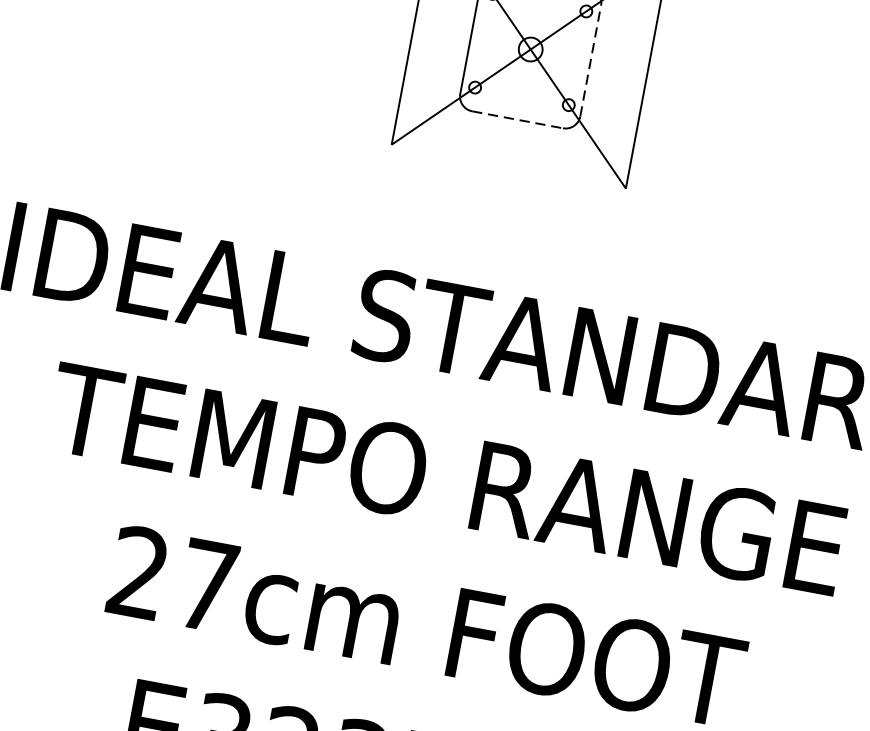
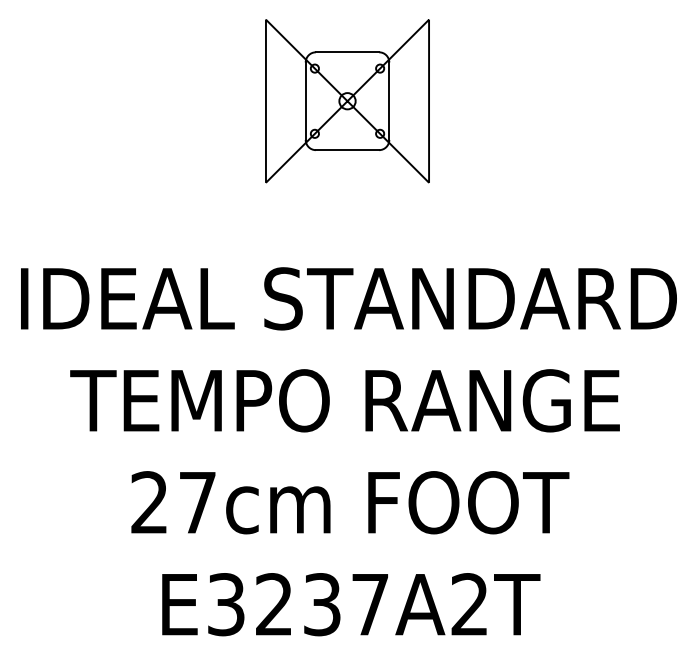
line: (590, 61) -> (389, 101), dashed -> solid
line: (517, 120) -> (347, 150), dashed -> solid

